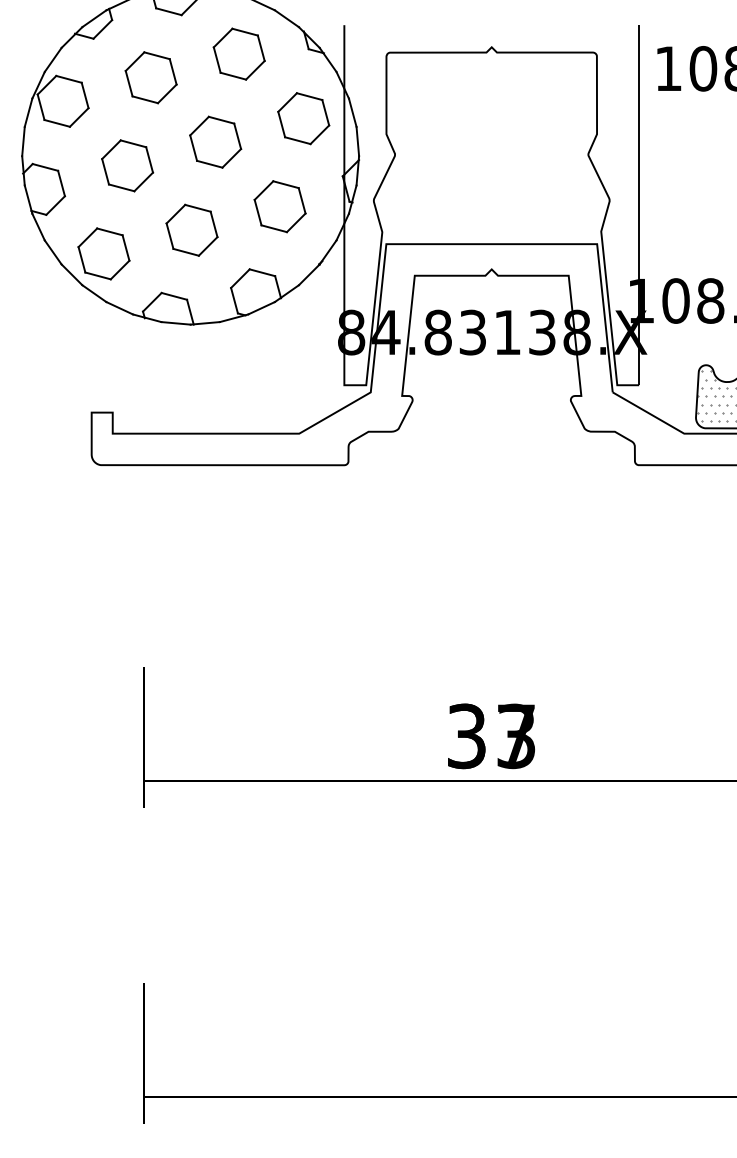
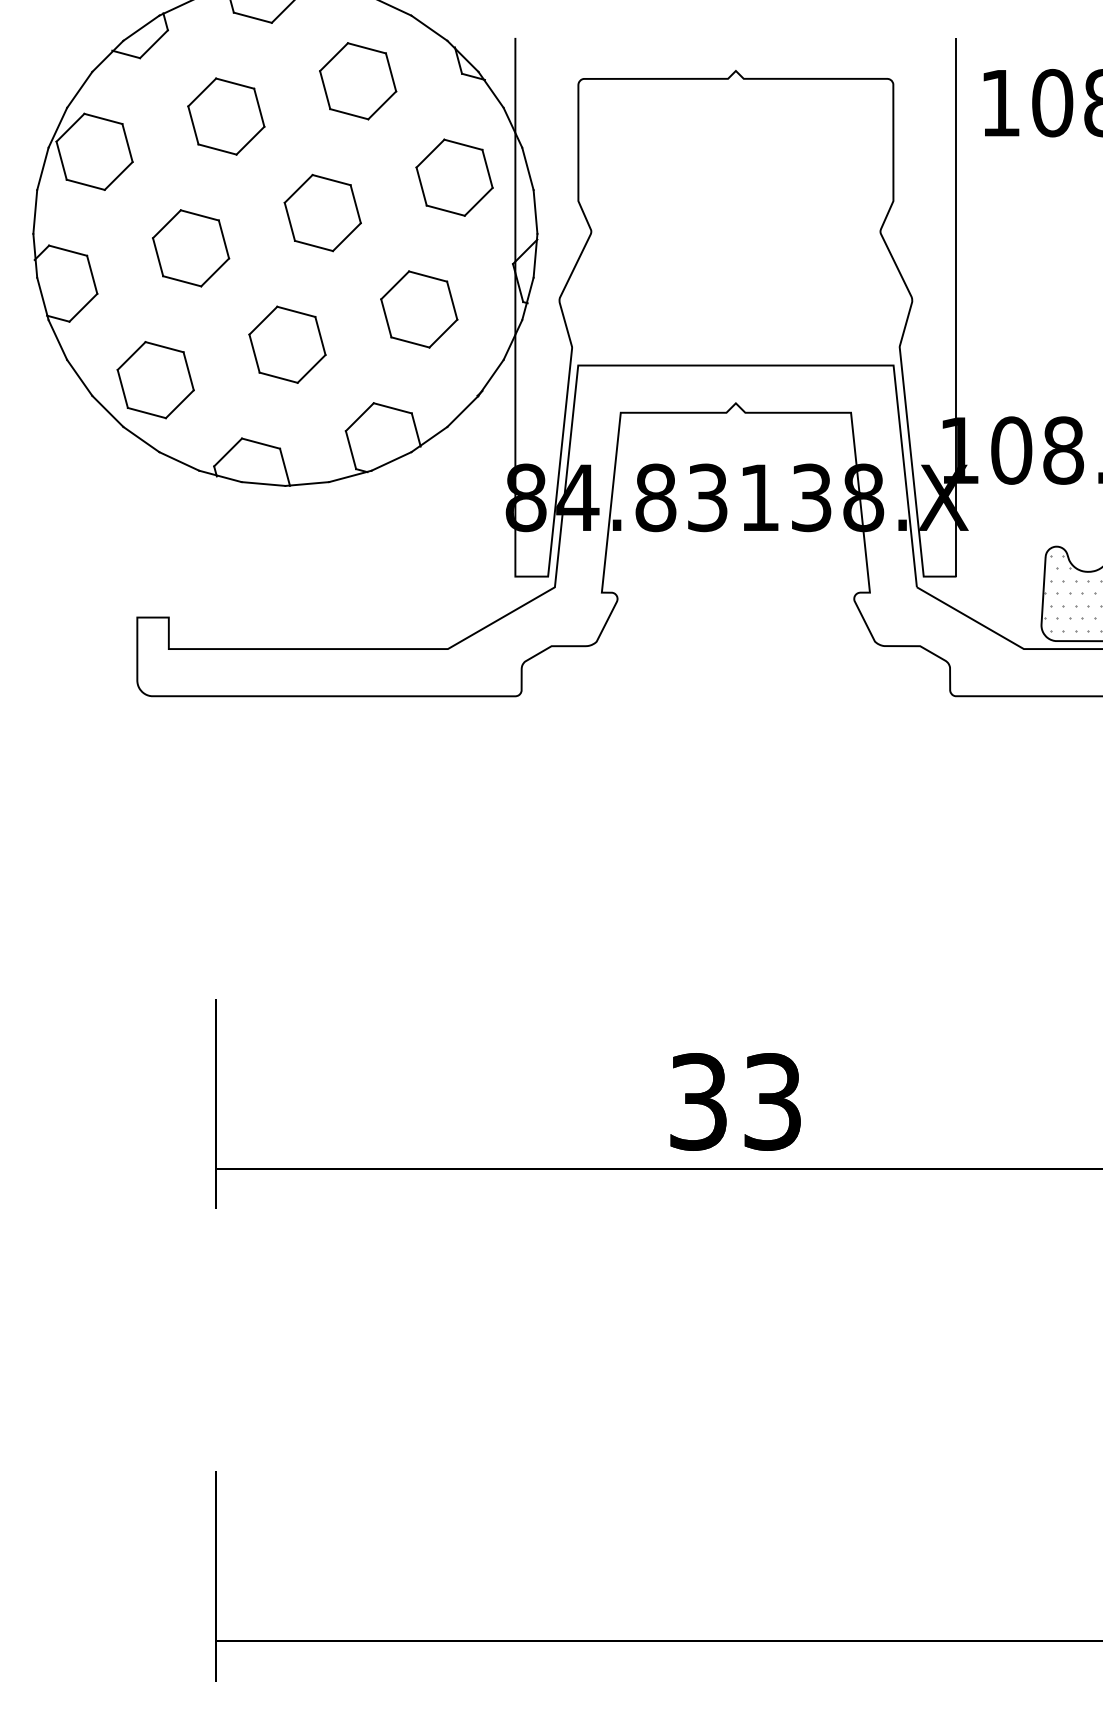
text: (516, 736) -> (772, 1102), 37 -> 33

